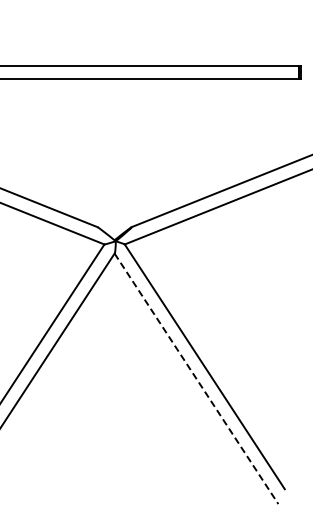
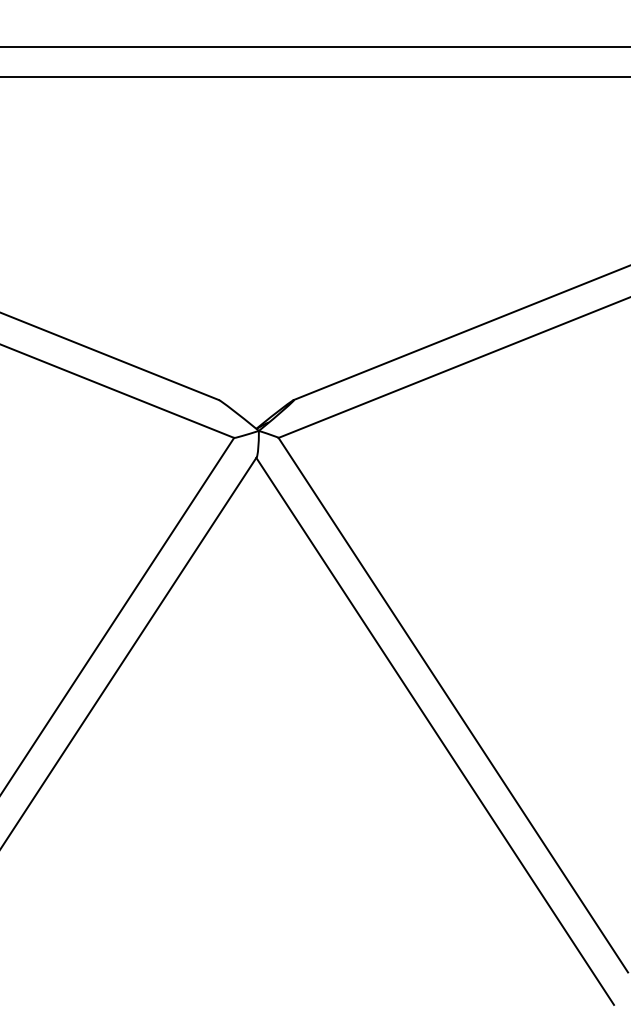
line: (196, 378) -> (435, 730), dashed -> solid

